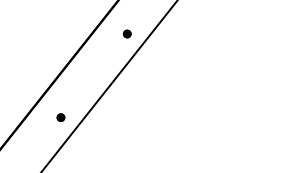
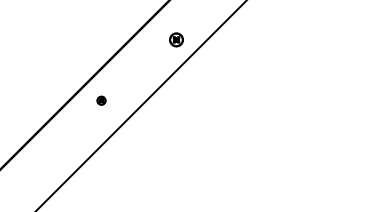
part: (127, 33) -> (176, 39), size x1.6
part: (60, 117) -> (101, 100), moved

